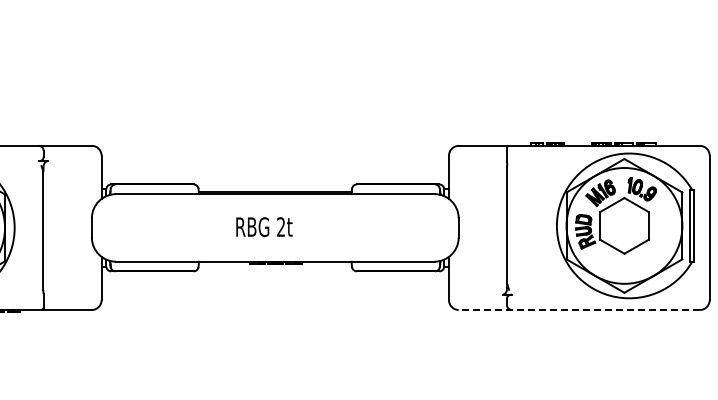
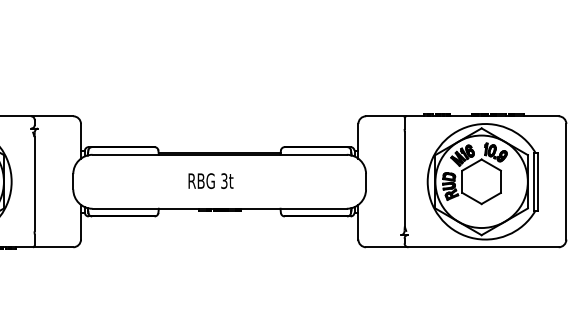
part: (625, 225) -> (482, 181), moved
text: (281, 227) -> (224, 181), 2t -> 3t
line: (579, 309) -> (462, 246), dashed -> solid

